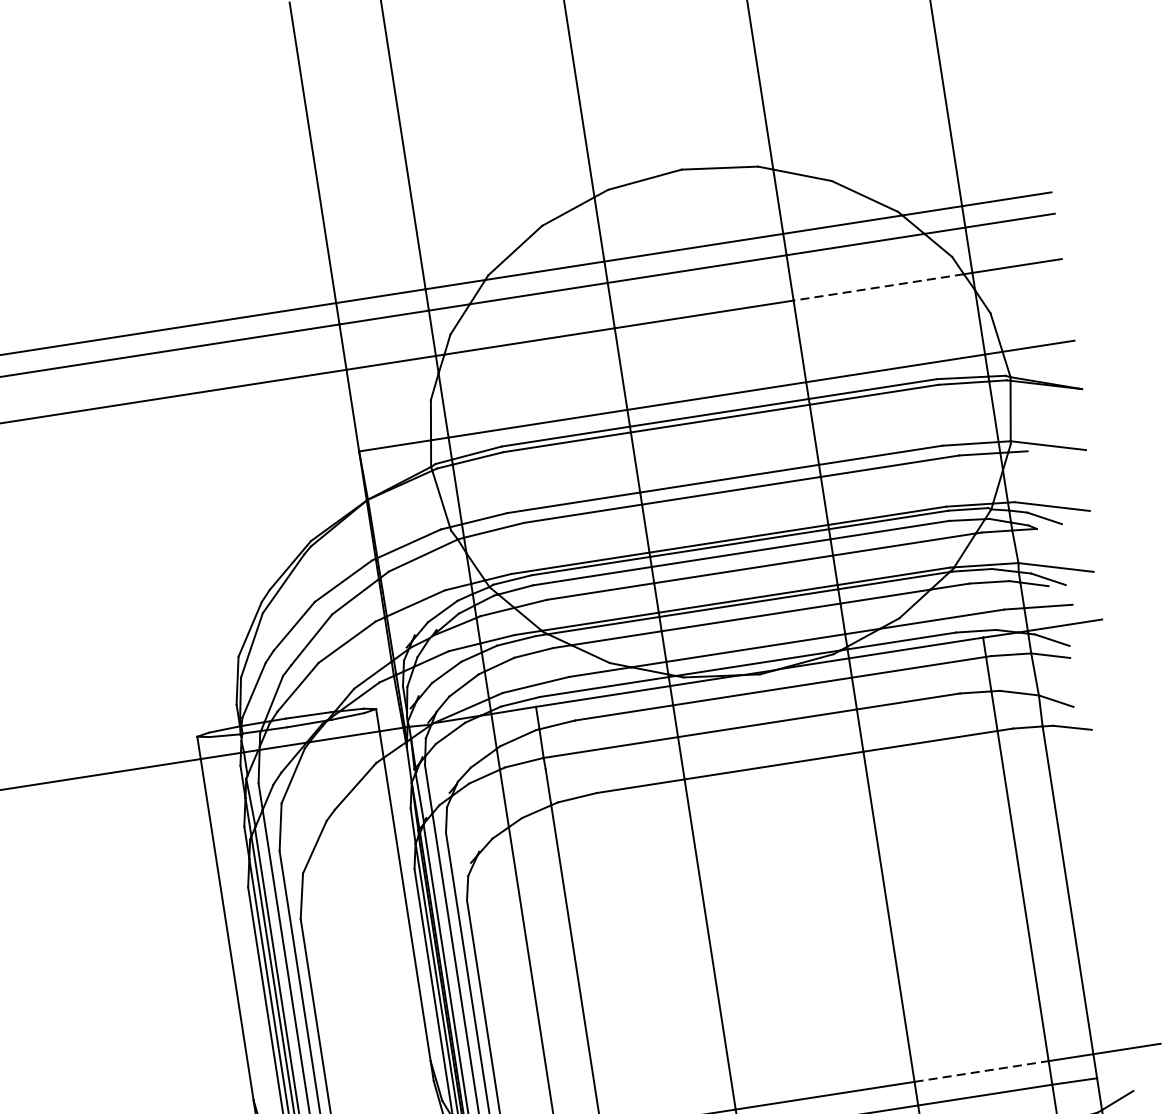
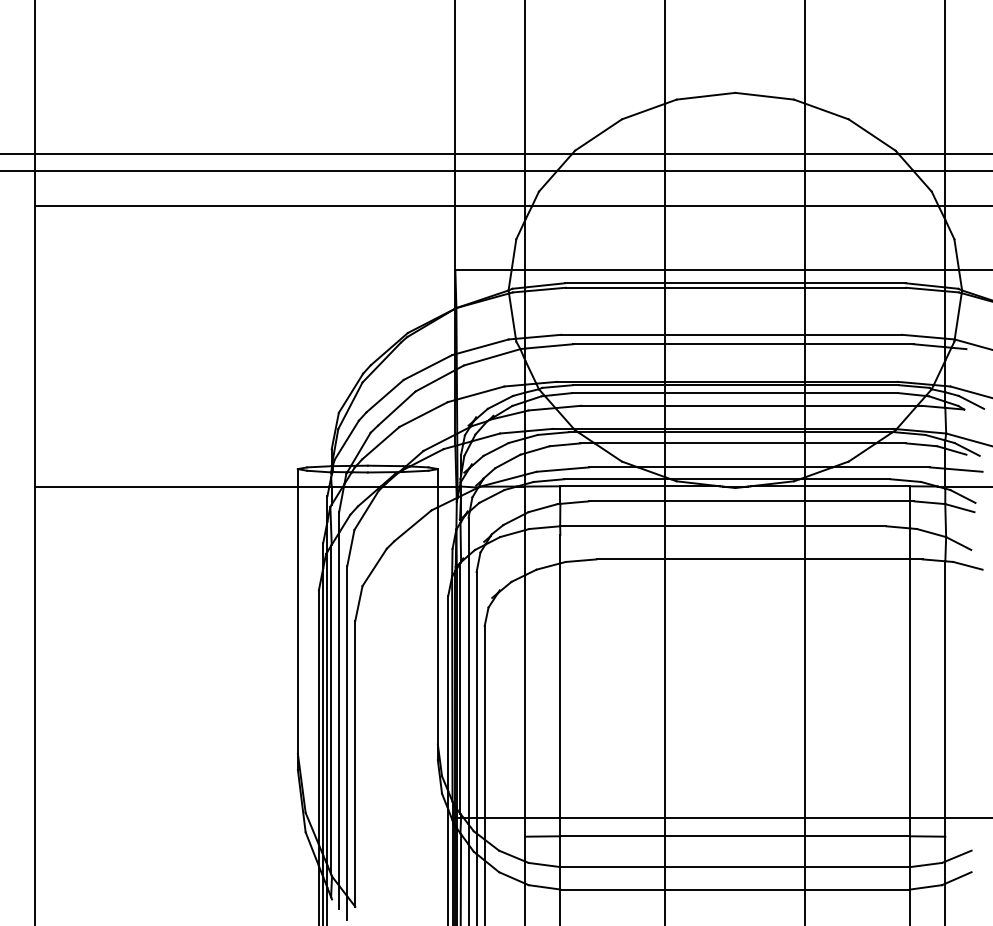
line: (879, 287) -> (872, 206), dashed -> solid
line: (982, 1070) -> (858, 817), dashed -> solid

